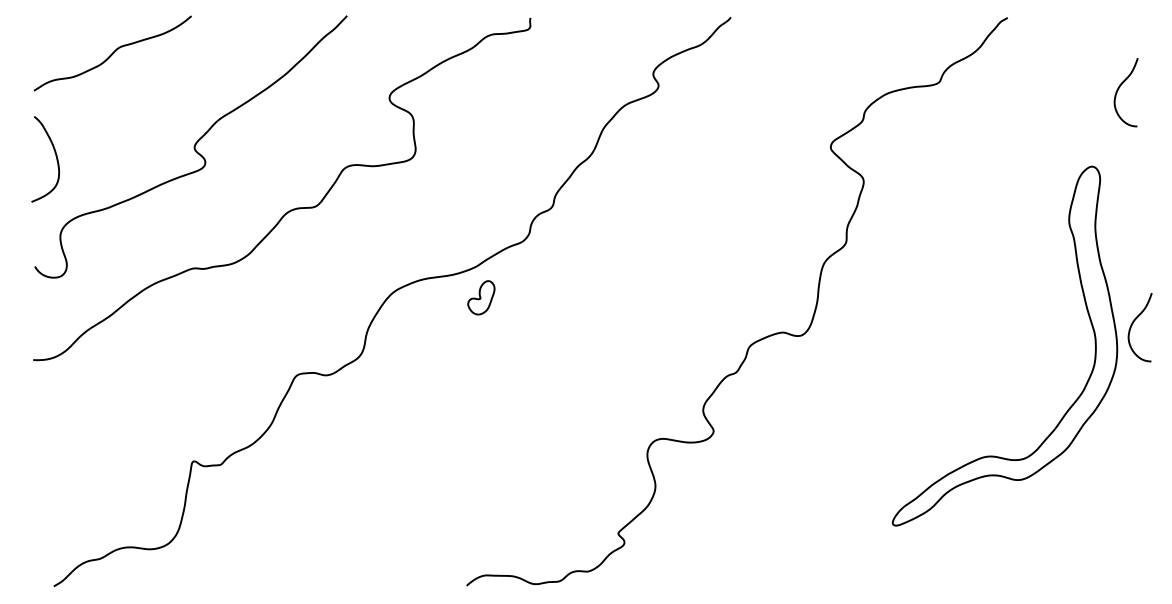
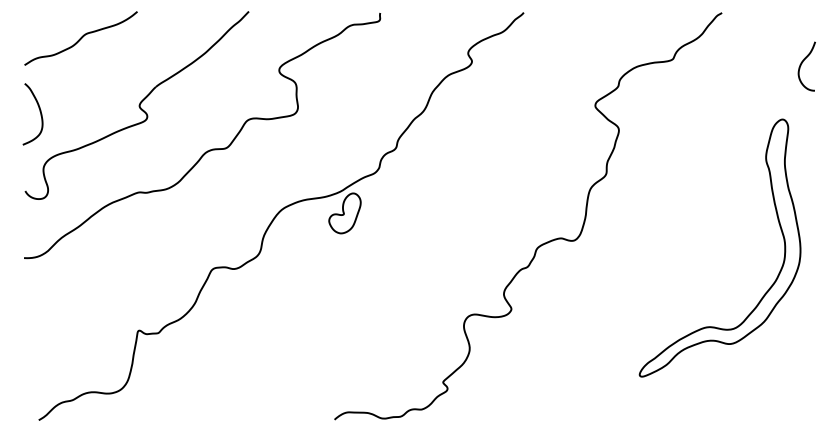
part: (481, 297) -> (345, 213), size x1.67
curve: (1134, 322) -> (812, 231), removed

